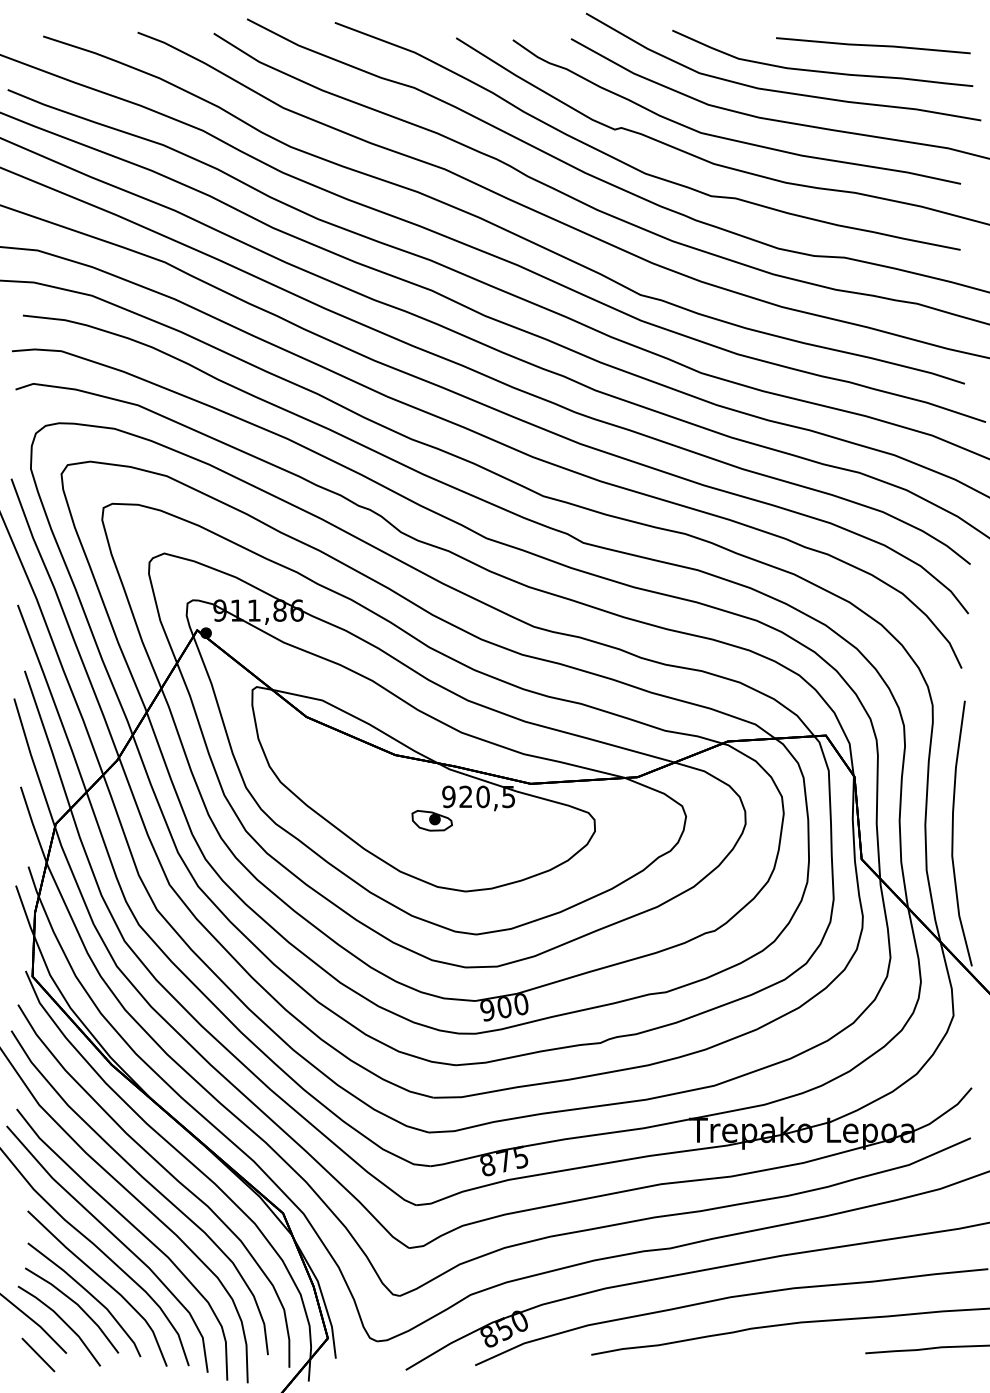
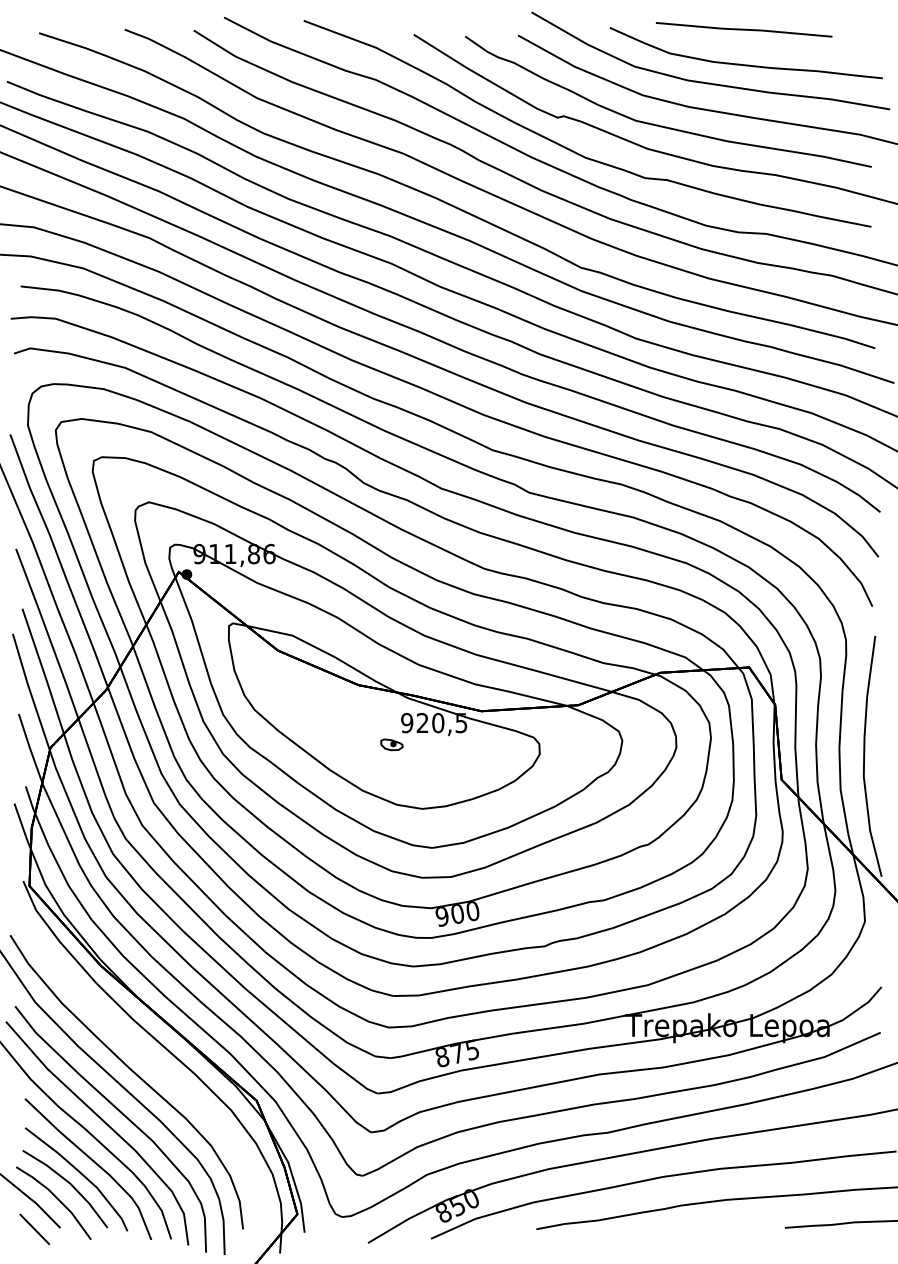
line: (873, 45) -> (744, 29), moved
part: (431, 820) -> (391, 744), size x0.6
curve: (166, 1171) -> (150, 1062), removed

